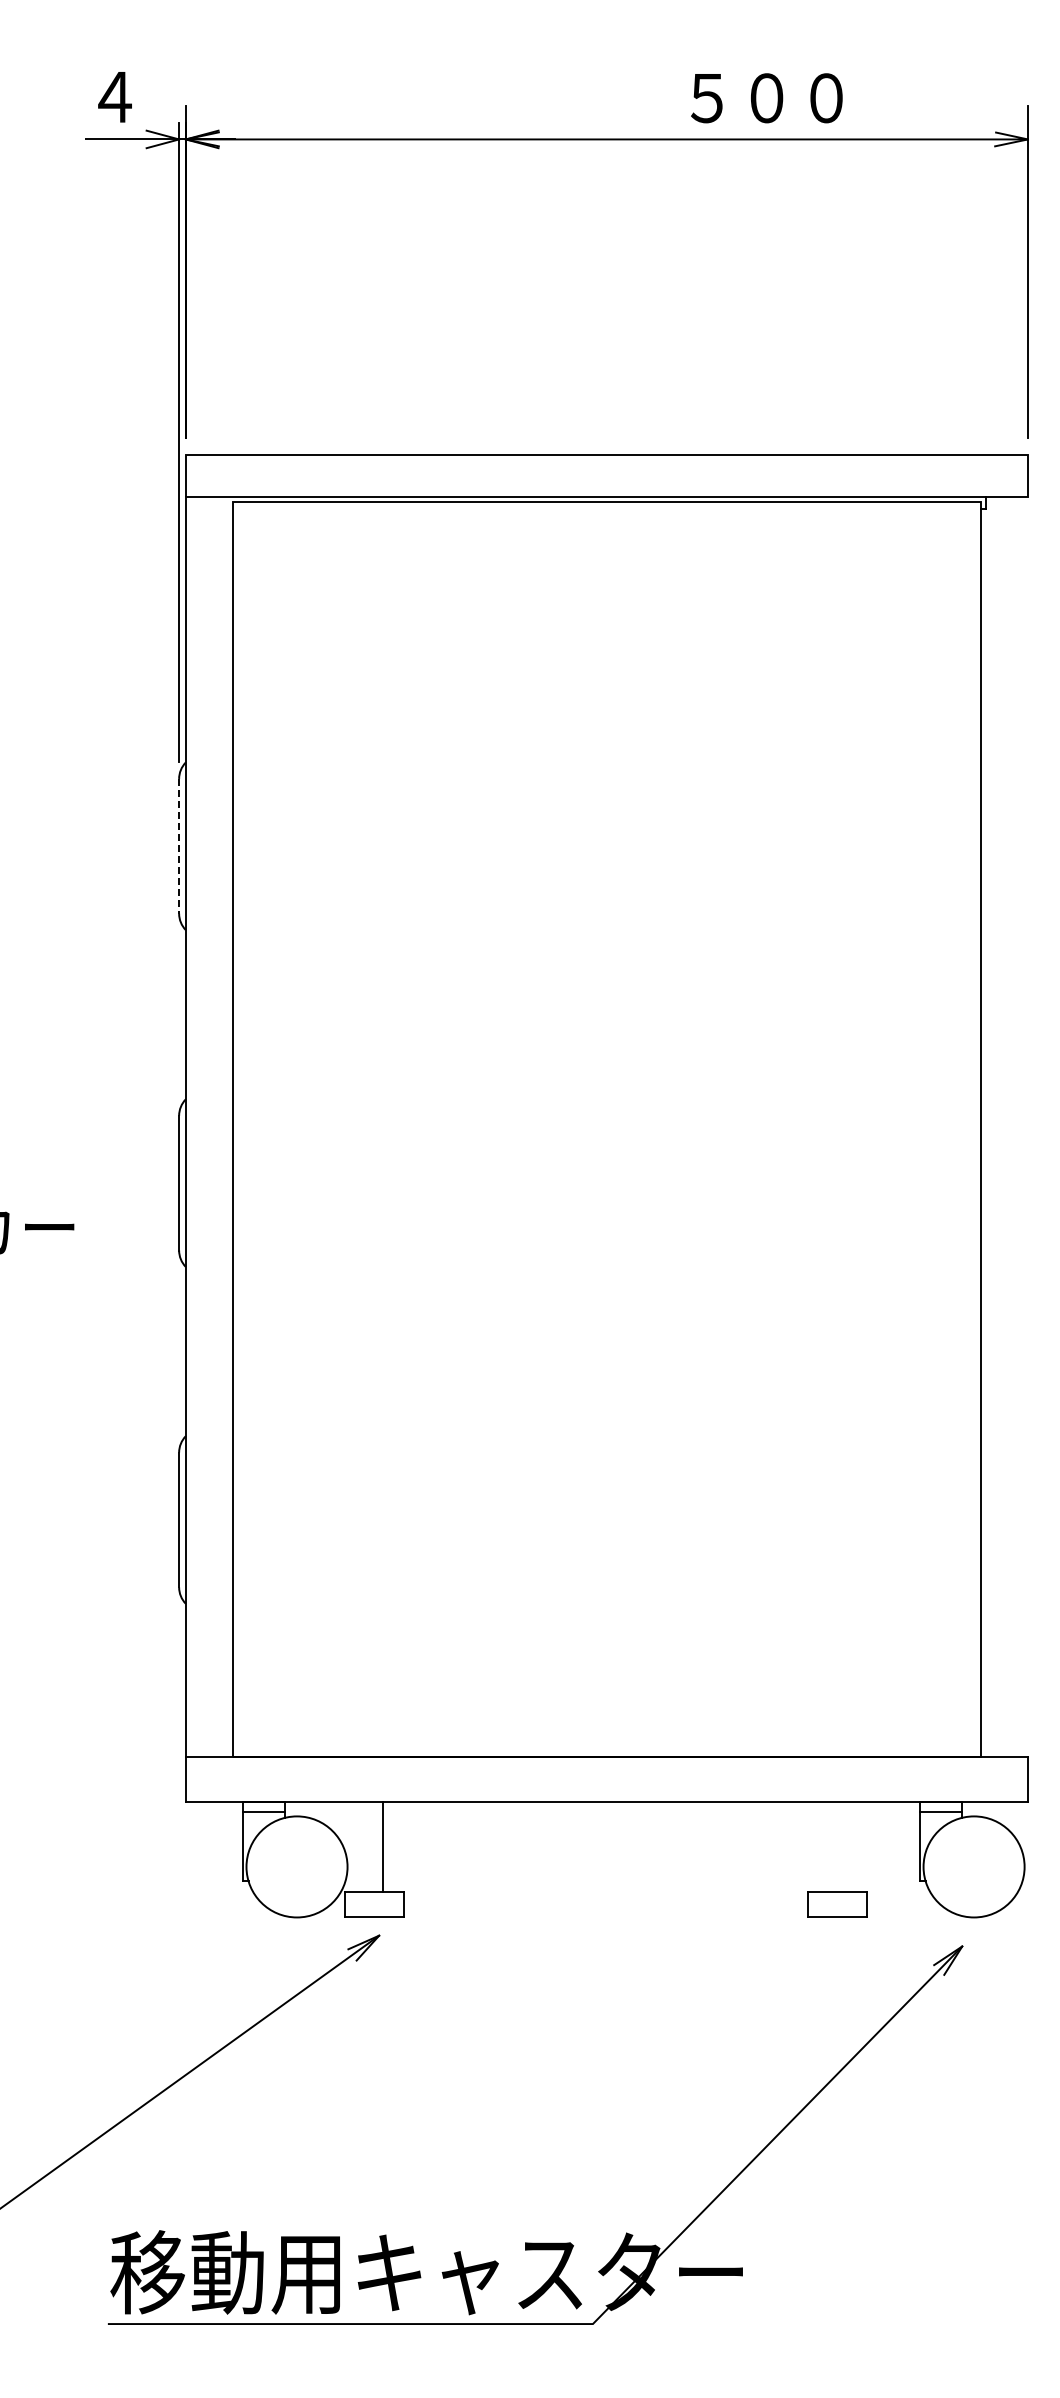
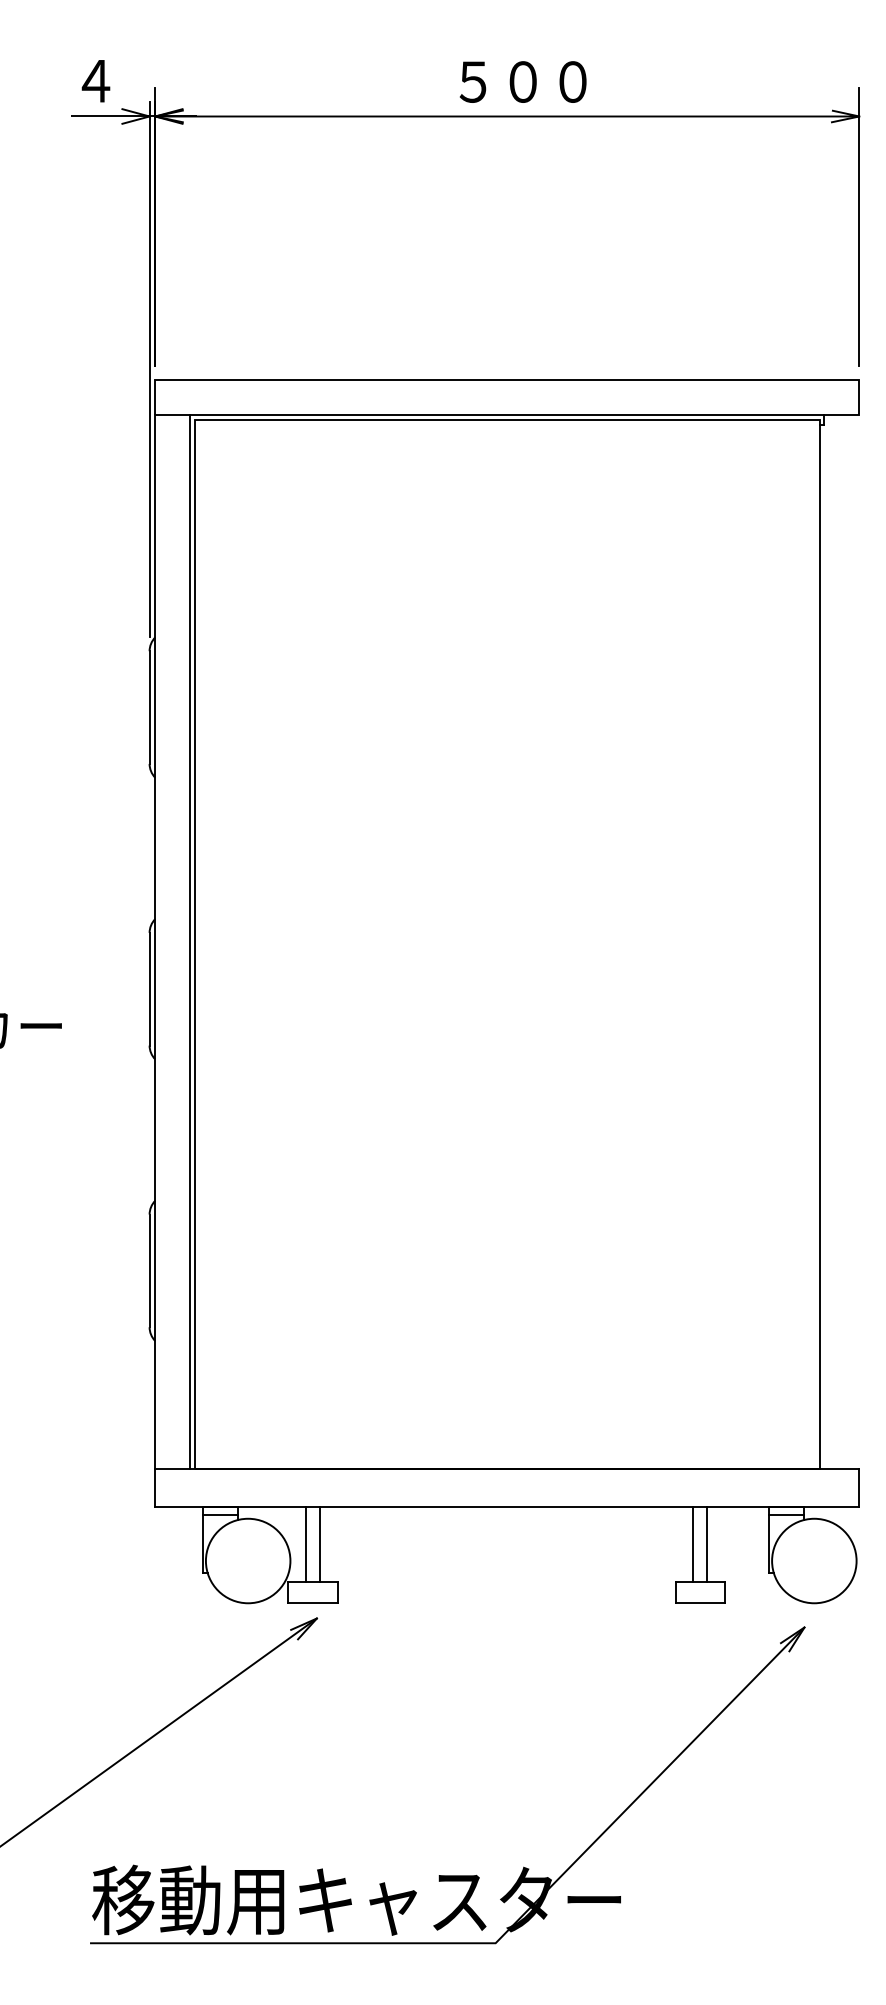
text: (766, 98) -> (522, 82), moved
line: (179, 846) -> (149, 707), dashed -> solid
line: (227, 1126) -> (190, 941), added
line: (366, 1847) -> (306, 1544), added
line: (829, 1847) -> (693, 1544), added
line: (846, 1847) -> (707, 1544), added

